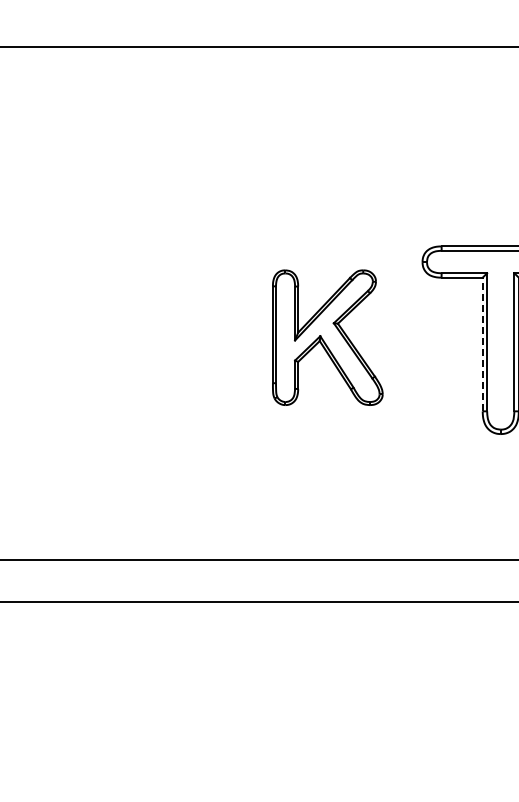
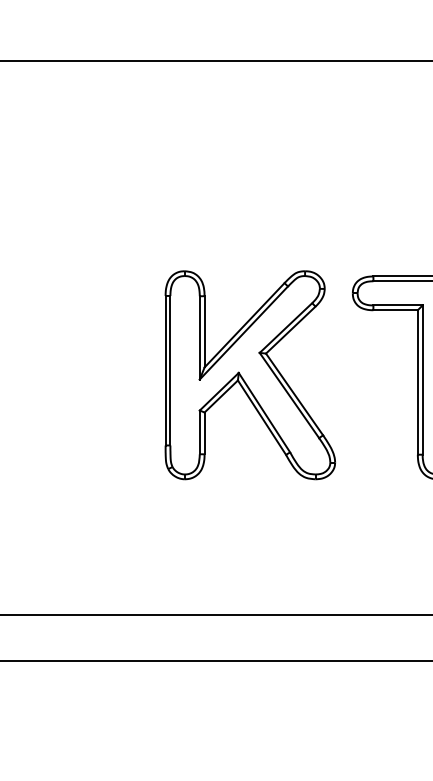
part: (327, 337) -> (250, 374), size x1.43
line: (482, 344) -> (417, 382), dashed -> solid

